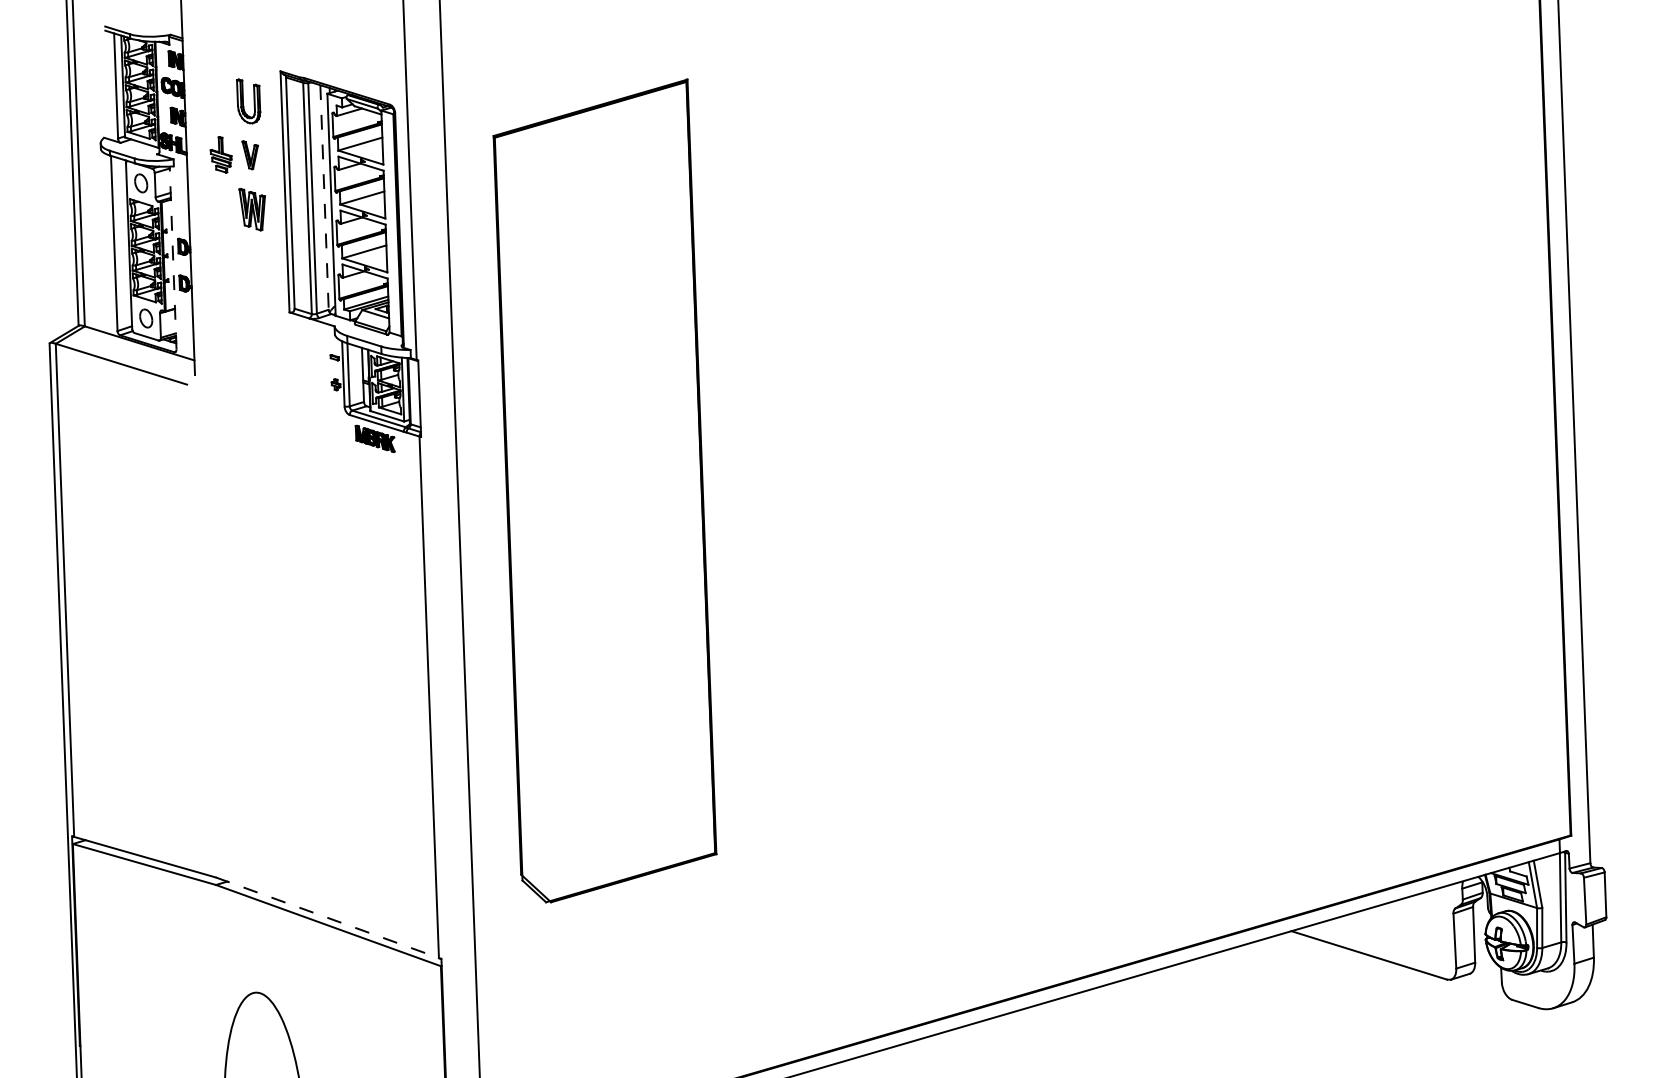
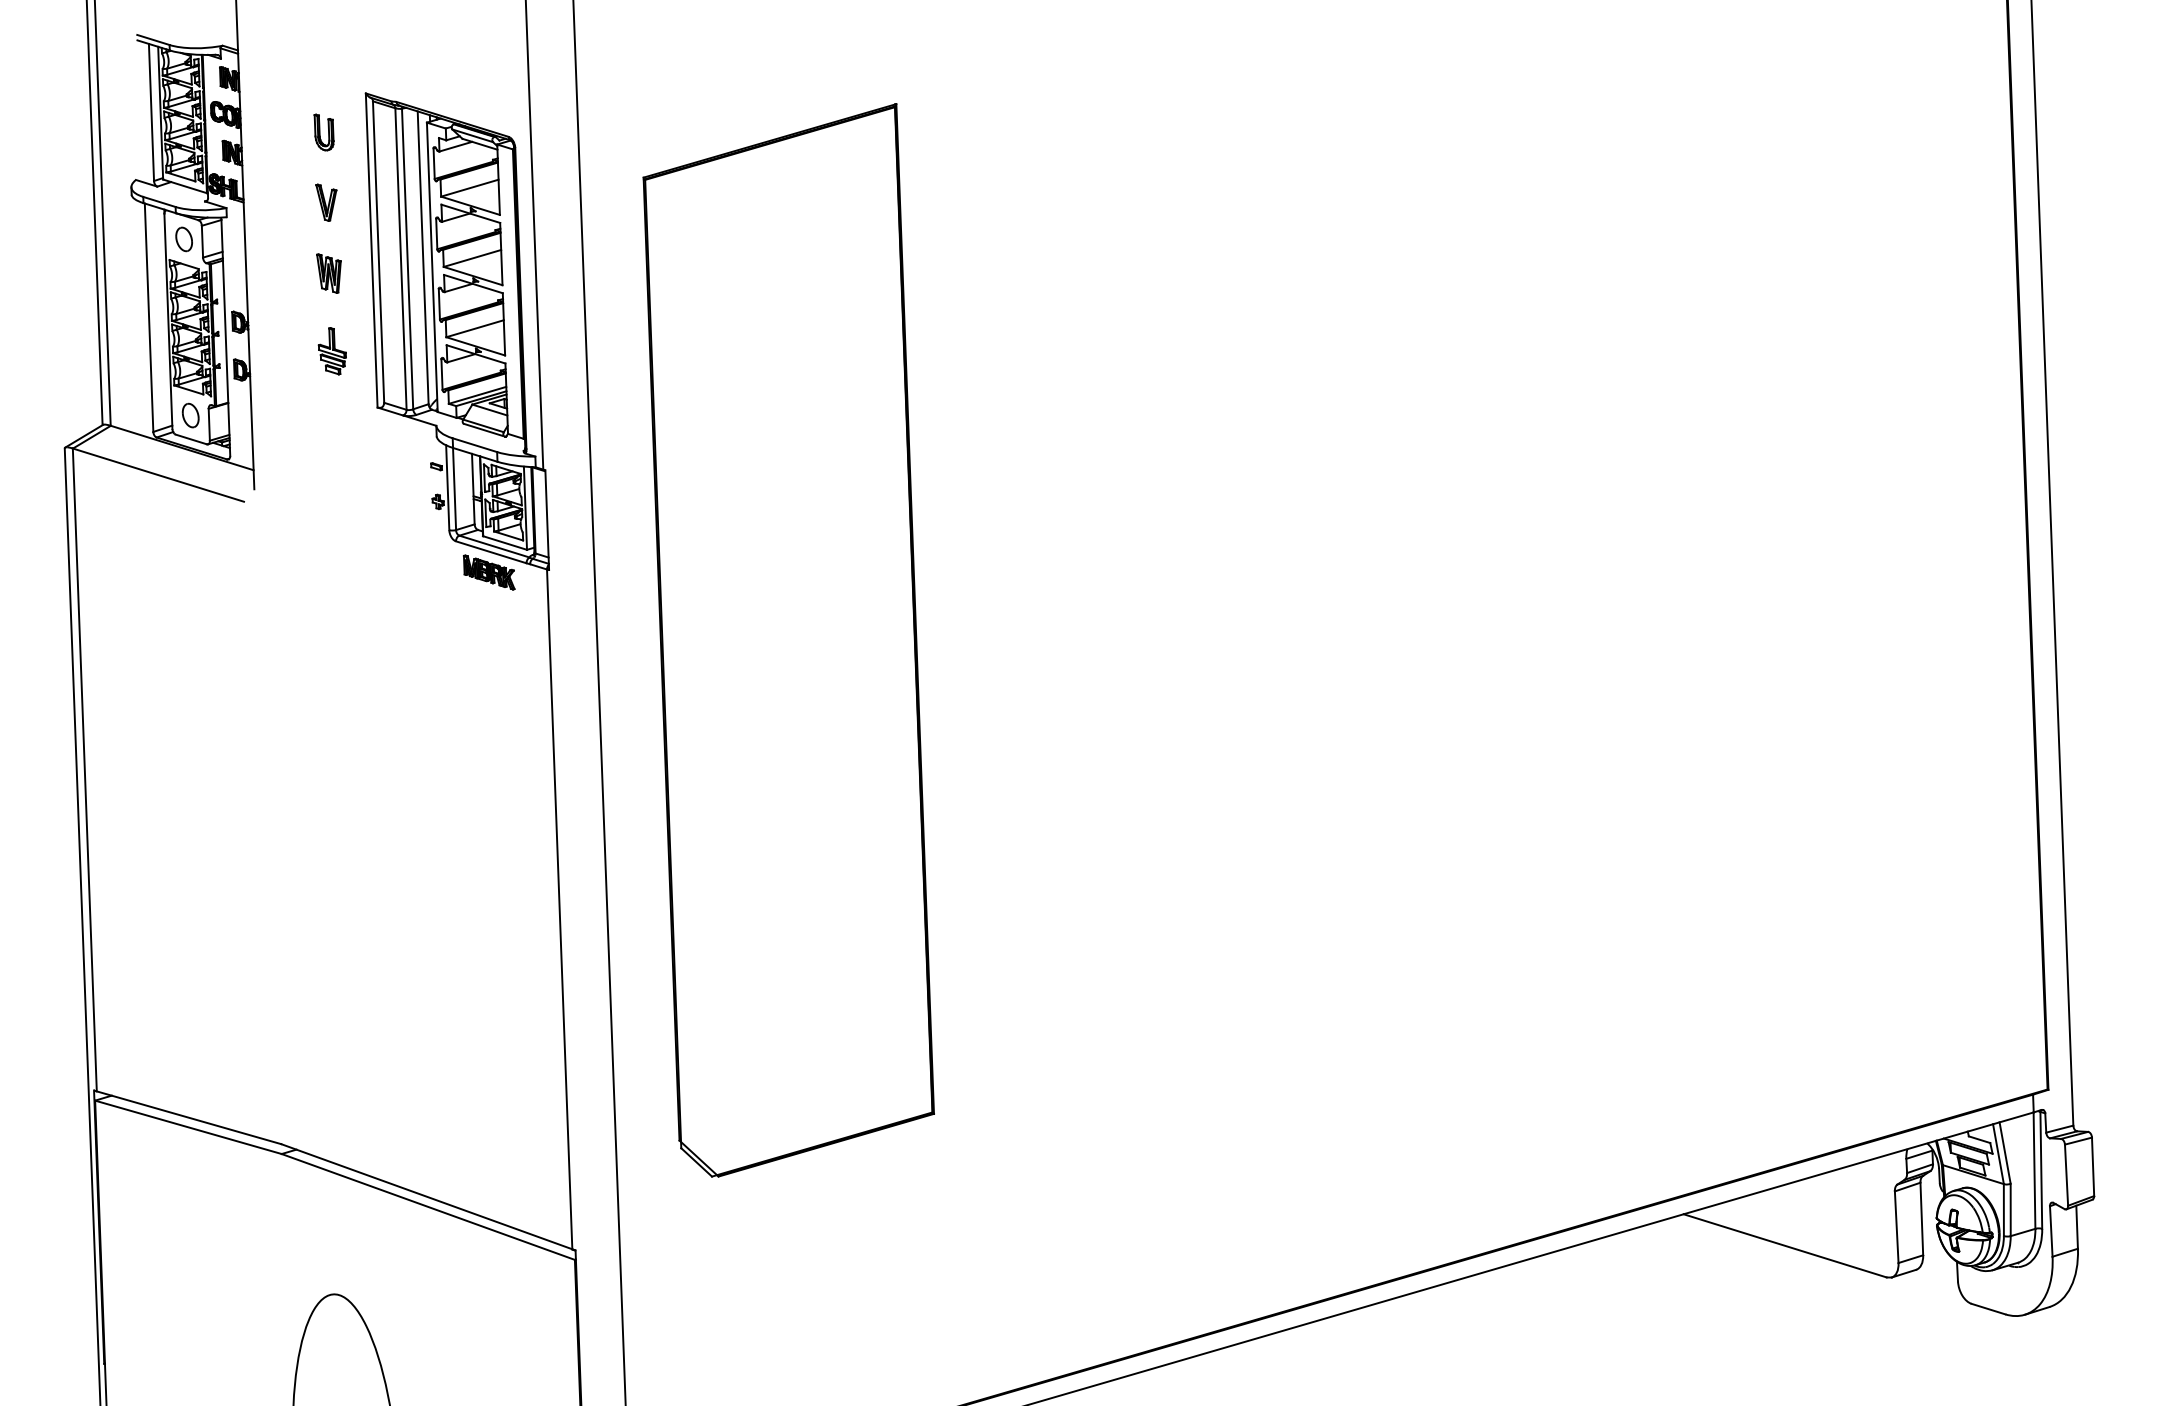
part: (248, 101) -> (323, 132), size x0.62
part: (220, 155) -> (331, 351), moved
line: (324, 198) -> (423, 258), dashed -> solid
part: (251, 209) -> (328, 273), size x0.71
line: (172, 258) -> (225, 337), dashed -> solid
line: (327, 917) -> (426, 1196), dashed -> solid

